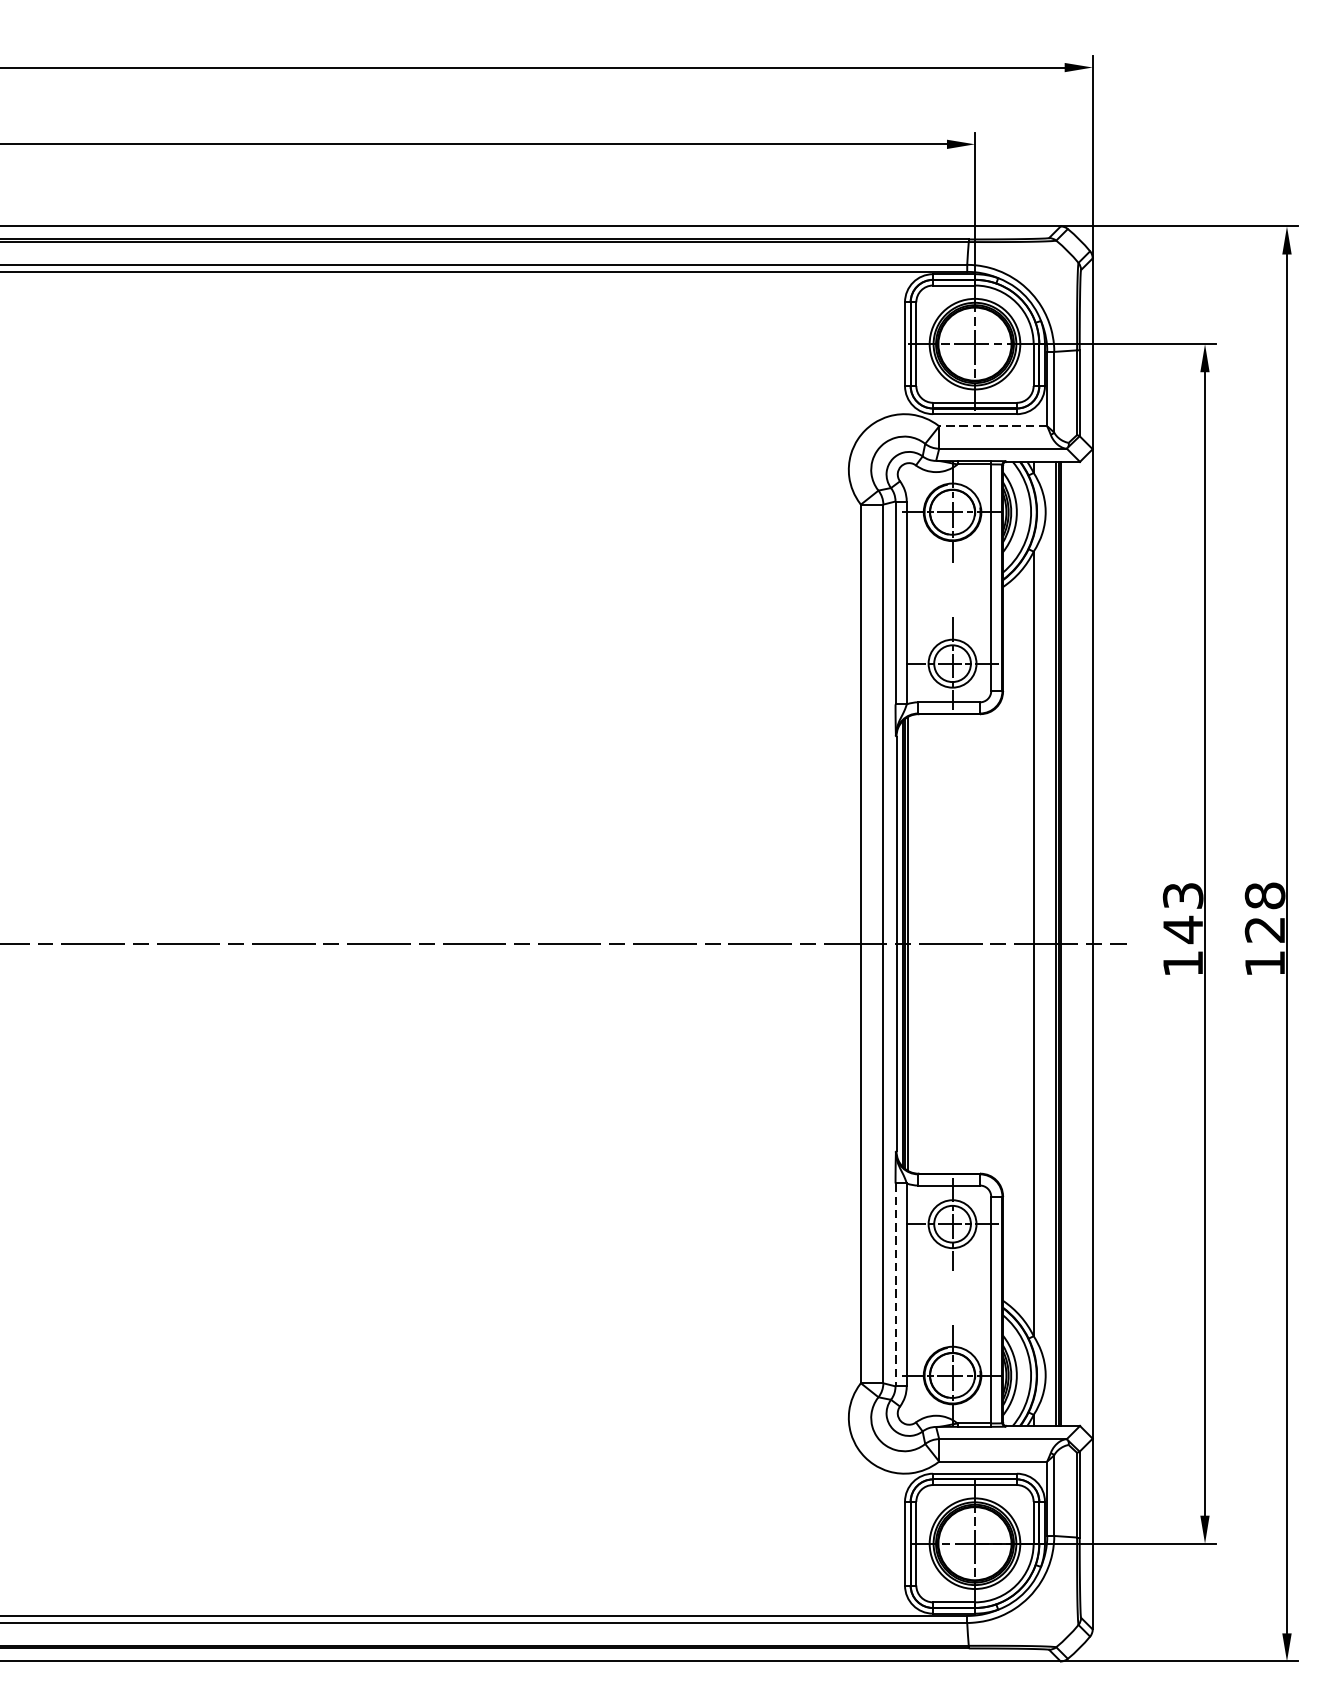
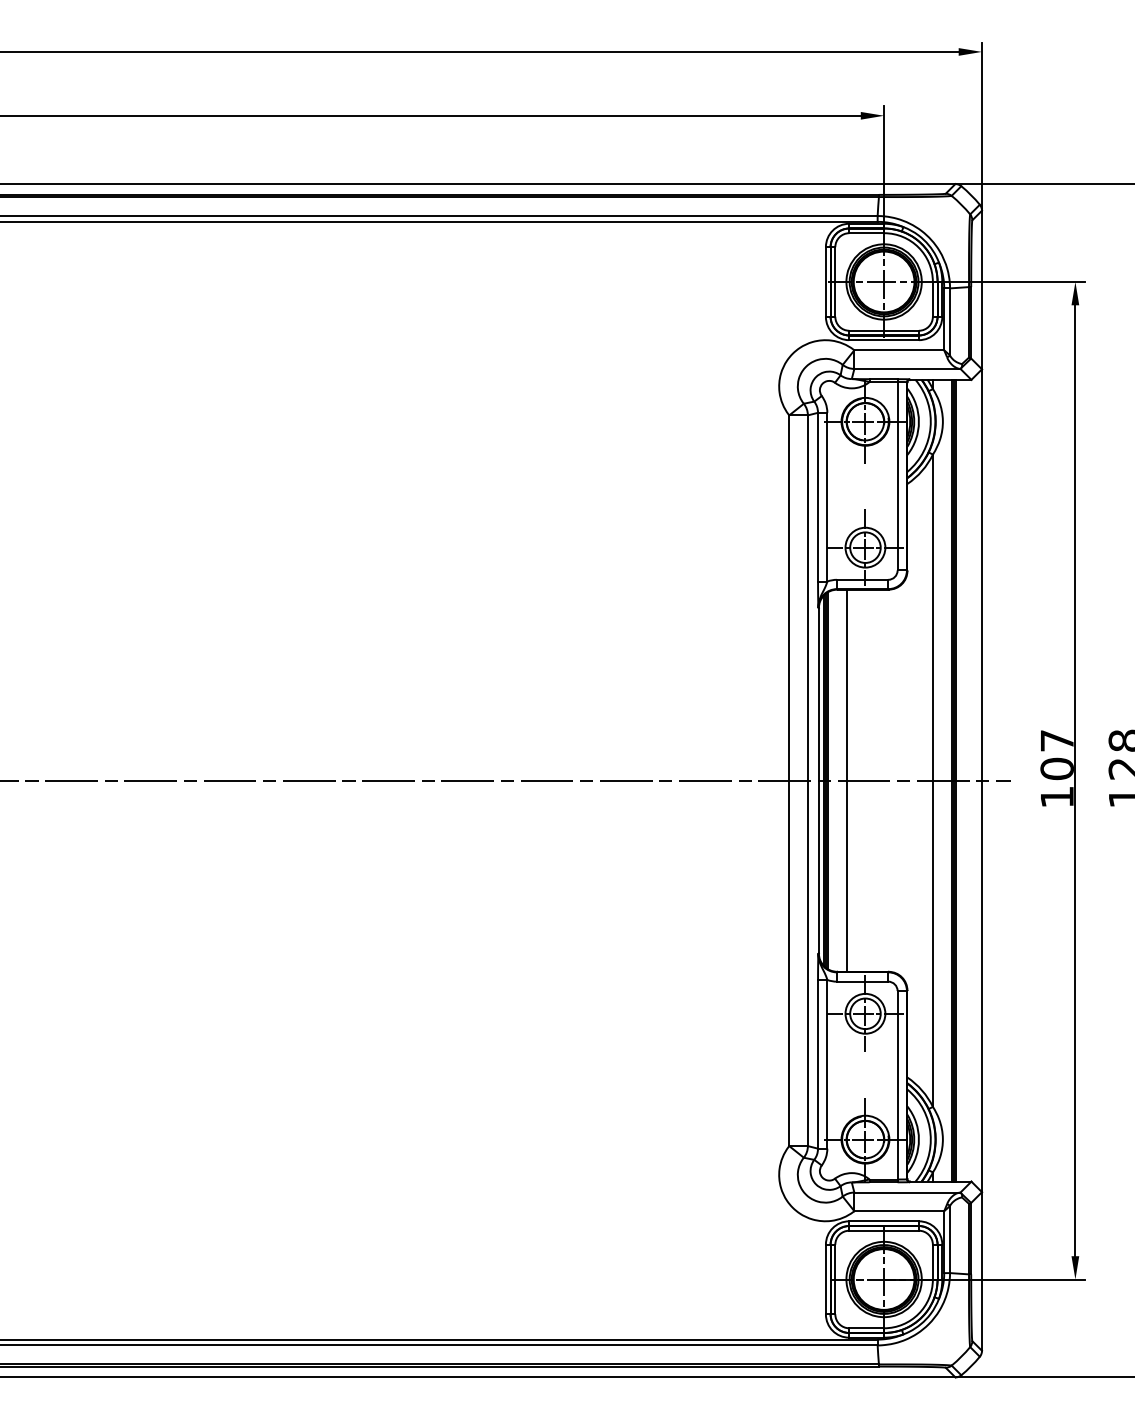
line: (993, 426) -> (899, 350), dashed -> solid
text: (1182, 913) -> (1056, 755), 143 -> 107
line: (929, 943) -> (846, 780), added
line: (896, 1285) -> (818, 1064), dashed -> solid

